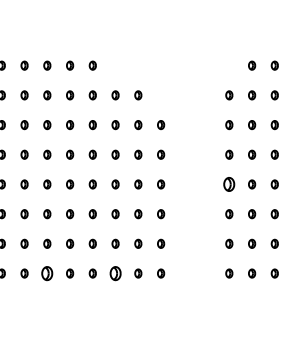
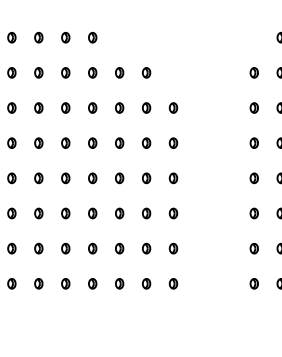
part: (229, 184) -> (254, 178), size x0.62
part: (47, 273) -> (39, 283), size x0.62
part: (115, 273) -> (119, 283), size x0.62

